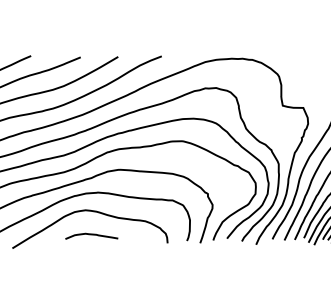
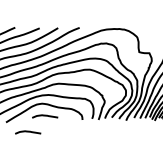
curve: (57, 268) -> (28, 132), added

